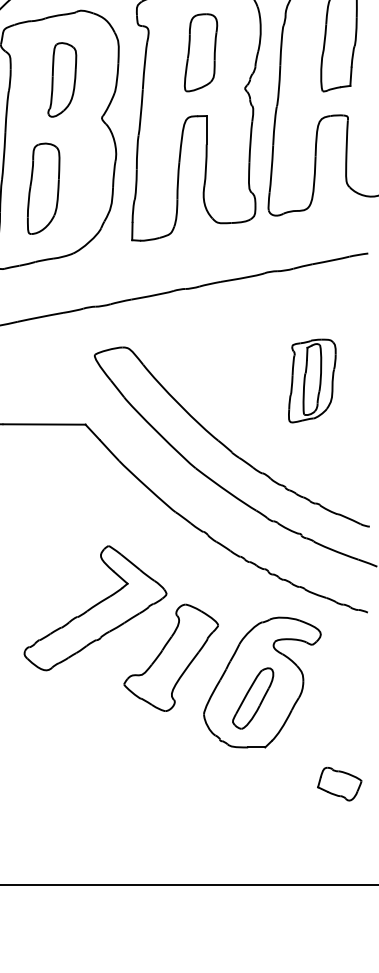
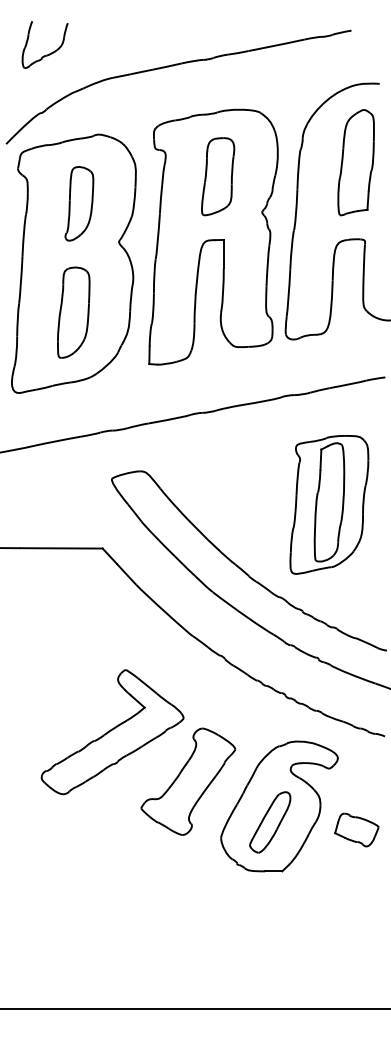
part: (43, 188) -> (73, 312), moved
part: (312, 380) -> (329, 504), size x1.67
part: (339, 783) -> (356, 829), moved

